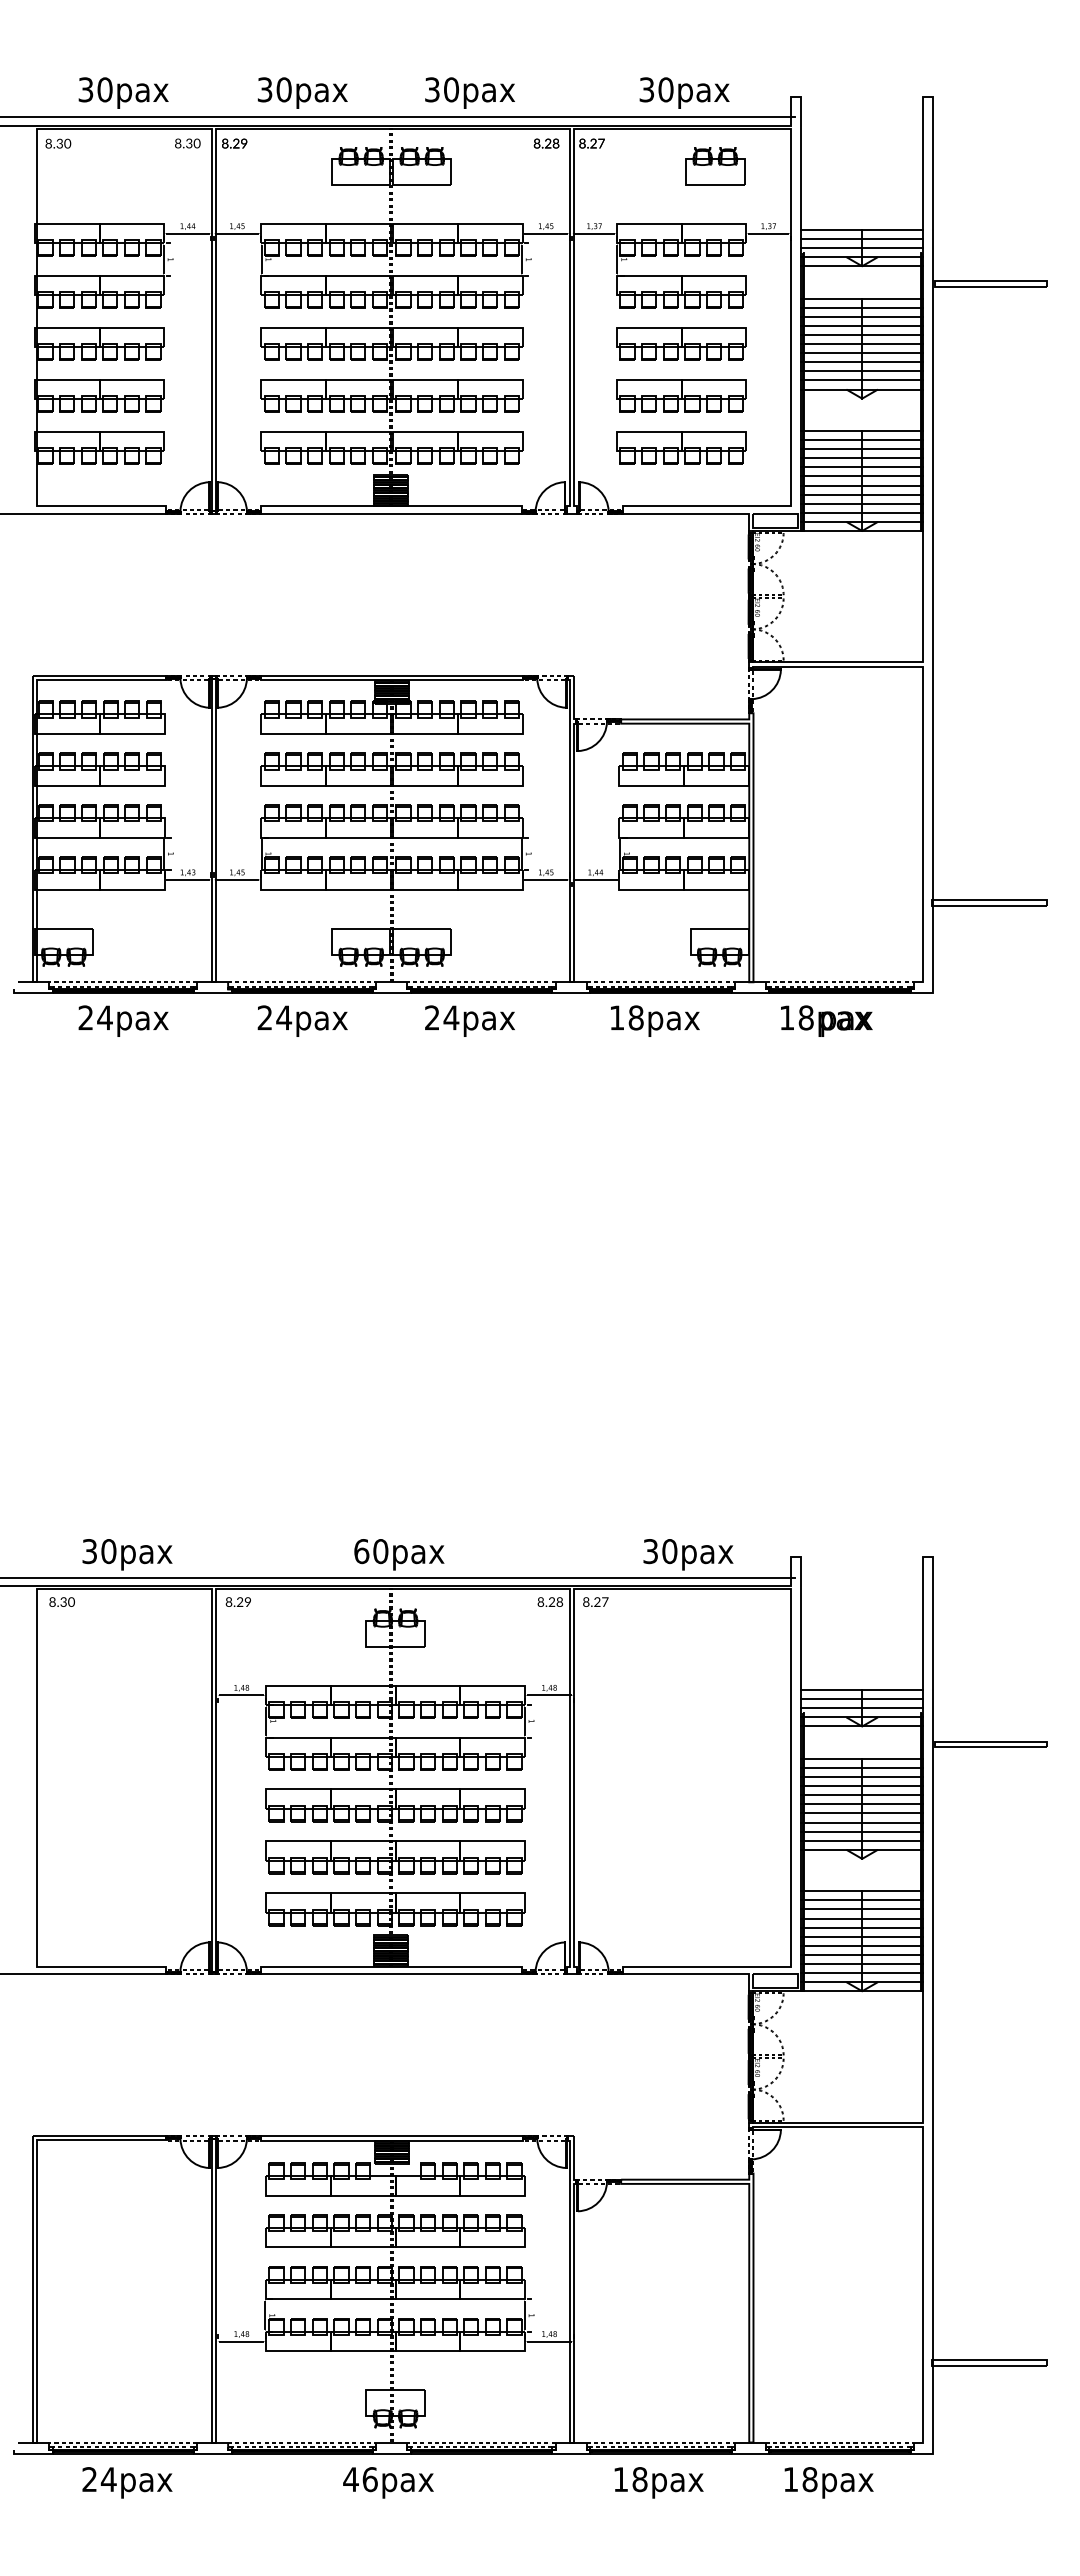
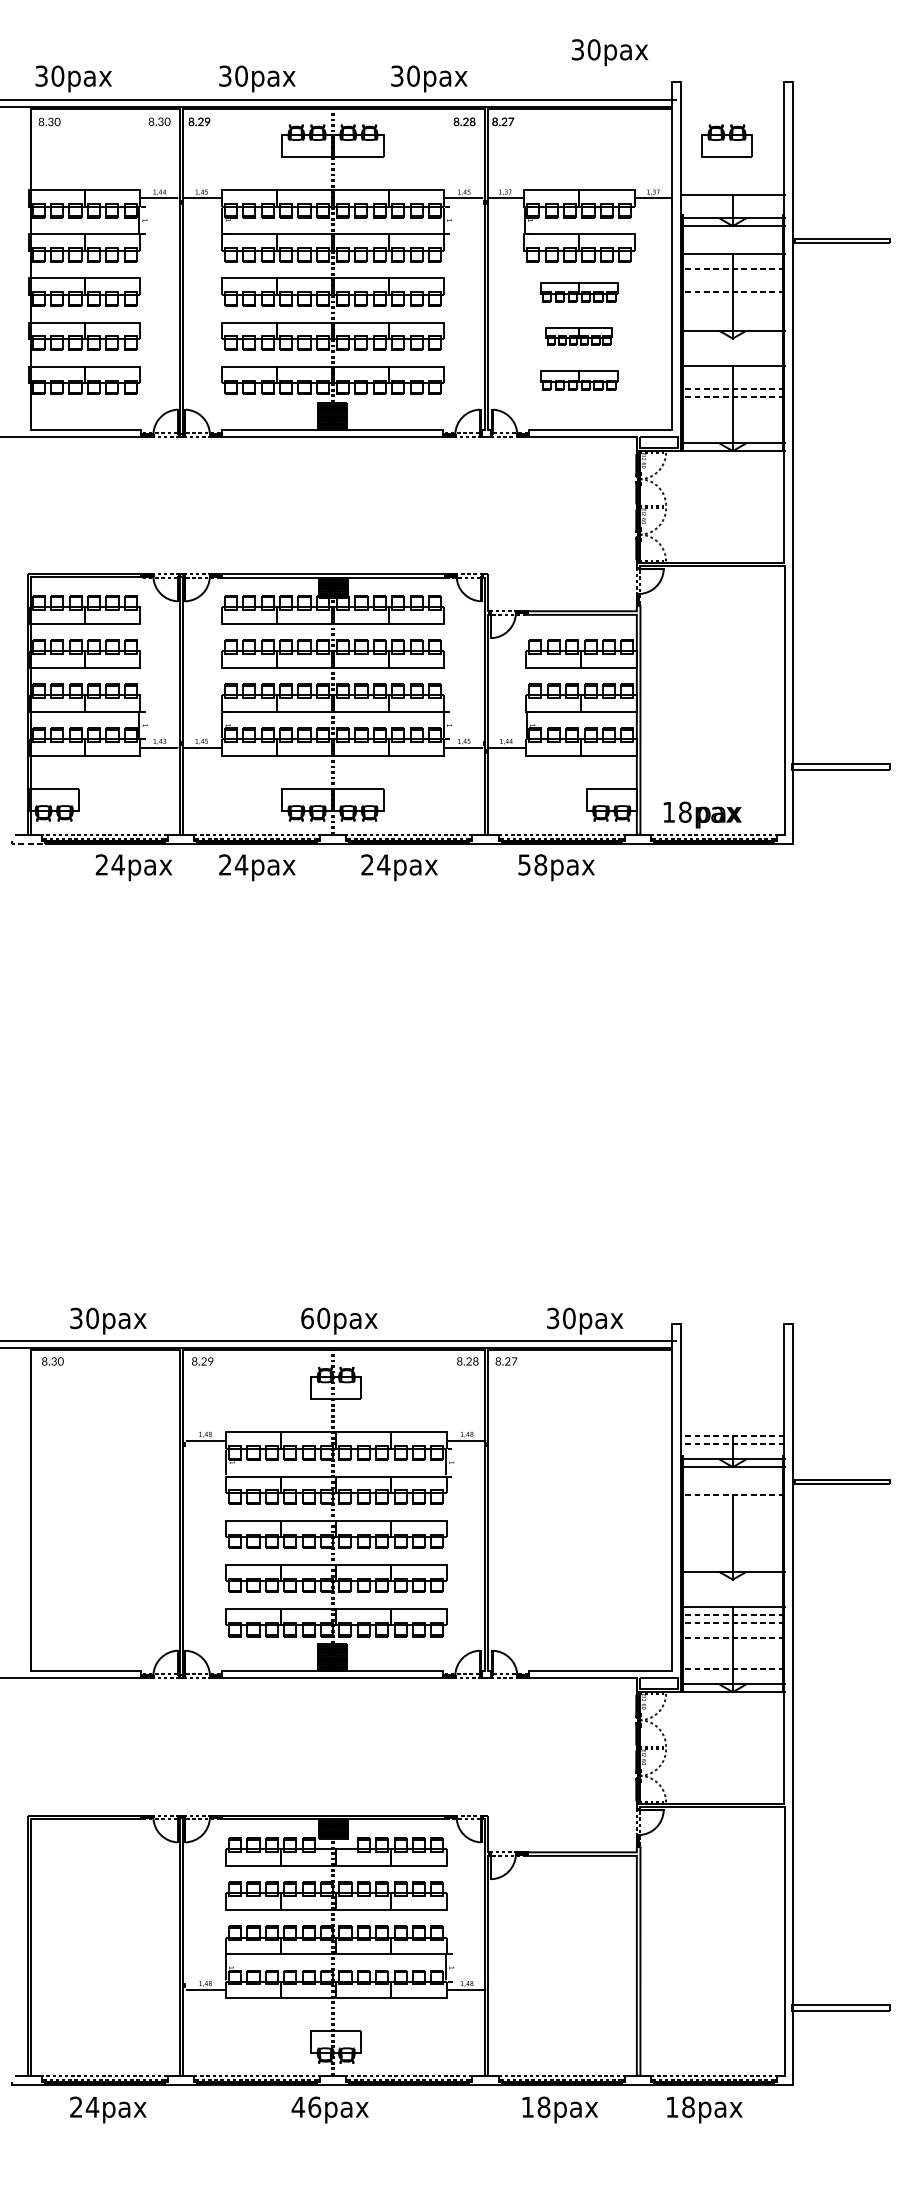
text: (123, 92) -> (73, 78), moved
text: (469, 92) -> (428, 78), moved
text: (684, 92) -> (609, 52), moved
part: (715, 166) -> (727, 141), moved
line: (862, 238) -> (733, 202), removed
line: (862, 248) -> (733, 211), removed
line: (862, 307) -> (733, 261), removed
line: (862, 316) -> (733, 268), solid -> dashed
line: (862, 325) -> (733, 276), removed
line: (862, 335) -> (733, 284), removed
part: (681, 343) -> (579, 291), size x0.7
line: (862, 344) -> (733, 292), solid -> dashed
line: (862, 353) -> (733, 300), removed
line: (862, 362) -> (733, 307), removed
line: (862, 371) -> (733, 315), removed
line: (862, 380) -> (733, 323), removed
part: (681, 395) -> (579, 335), size x0.6
line: (862, 440) -> (733, 374), removed
part: (681, 447) -> (579, 380), size x0.7
line: (862, 449) -> (733, 381), removed
line: (862, 458) -> (733, 389), solid -> dashed
line: (862, 467) -> (733, 397), solid -> dashed
line: (862, 476) -> (733, 404), removed
line: (862, 485) -> (733, 412), removed
line: (862, 494) -> (733, 420), removed
line: (862, 503) -> (733, 427), removed
line: (862, 512) -> (733, 435), removed
line: (33, 993) -> (28, 844), solid -> dashed
text: (617, 1017) -> (524, 864), 18pax -> 58pax
text: (123, 1020) -> (133, 867), moved
text: (826, 1020) -> (702, 814), moved
line: (862, 1690) -> (733, 1436), solid -> dashed
line: (862, 1699) -> (733, 1444), solid -> dashed
line: (862, 1708) -> (733, 1451), removed
line: (862, 1758) -> (733, 1494), solid -> dashed
line: (862, 1767) -> (733, 1502), removed
line: (862, 1777) -> (733, 1510), removed
line: (862, 1786) -> (733, 1518), removed
line: (862, 1795) -> (733, 1525), removed
line: (862, 1804) -> (733, 1533), removed
line: (862, 1813) -> (733, 1541), removed
line: (862, 1822) -> (733, 1548), removed
line: (862, 1831) -> (733, 1556), removed
line: (862, 1840) -> (733, 1564), removed
line: (862, 1900) -> (733, 1615), solid -> dashed
line: (862, 1909) -> (733, 1622), solid -> dashed
line: (862, 1918) -> (733, 1630), removed
line: (862, 1927) -> (733, 1638), solid -> dashed
line: (862, 1936) -> (733, 1645), removed
line: (862, 1945) -> (733, 1653), removed
line: (862, 1954) -> (733, 1660), removed
line: (862, 1963) -> (733, 1668), solid -> dashed
line: (862, 1973) -> (733, 1677), removed

